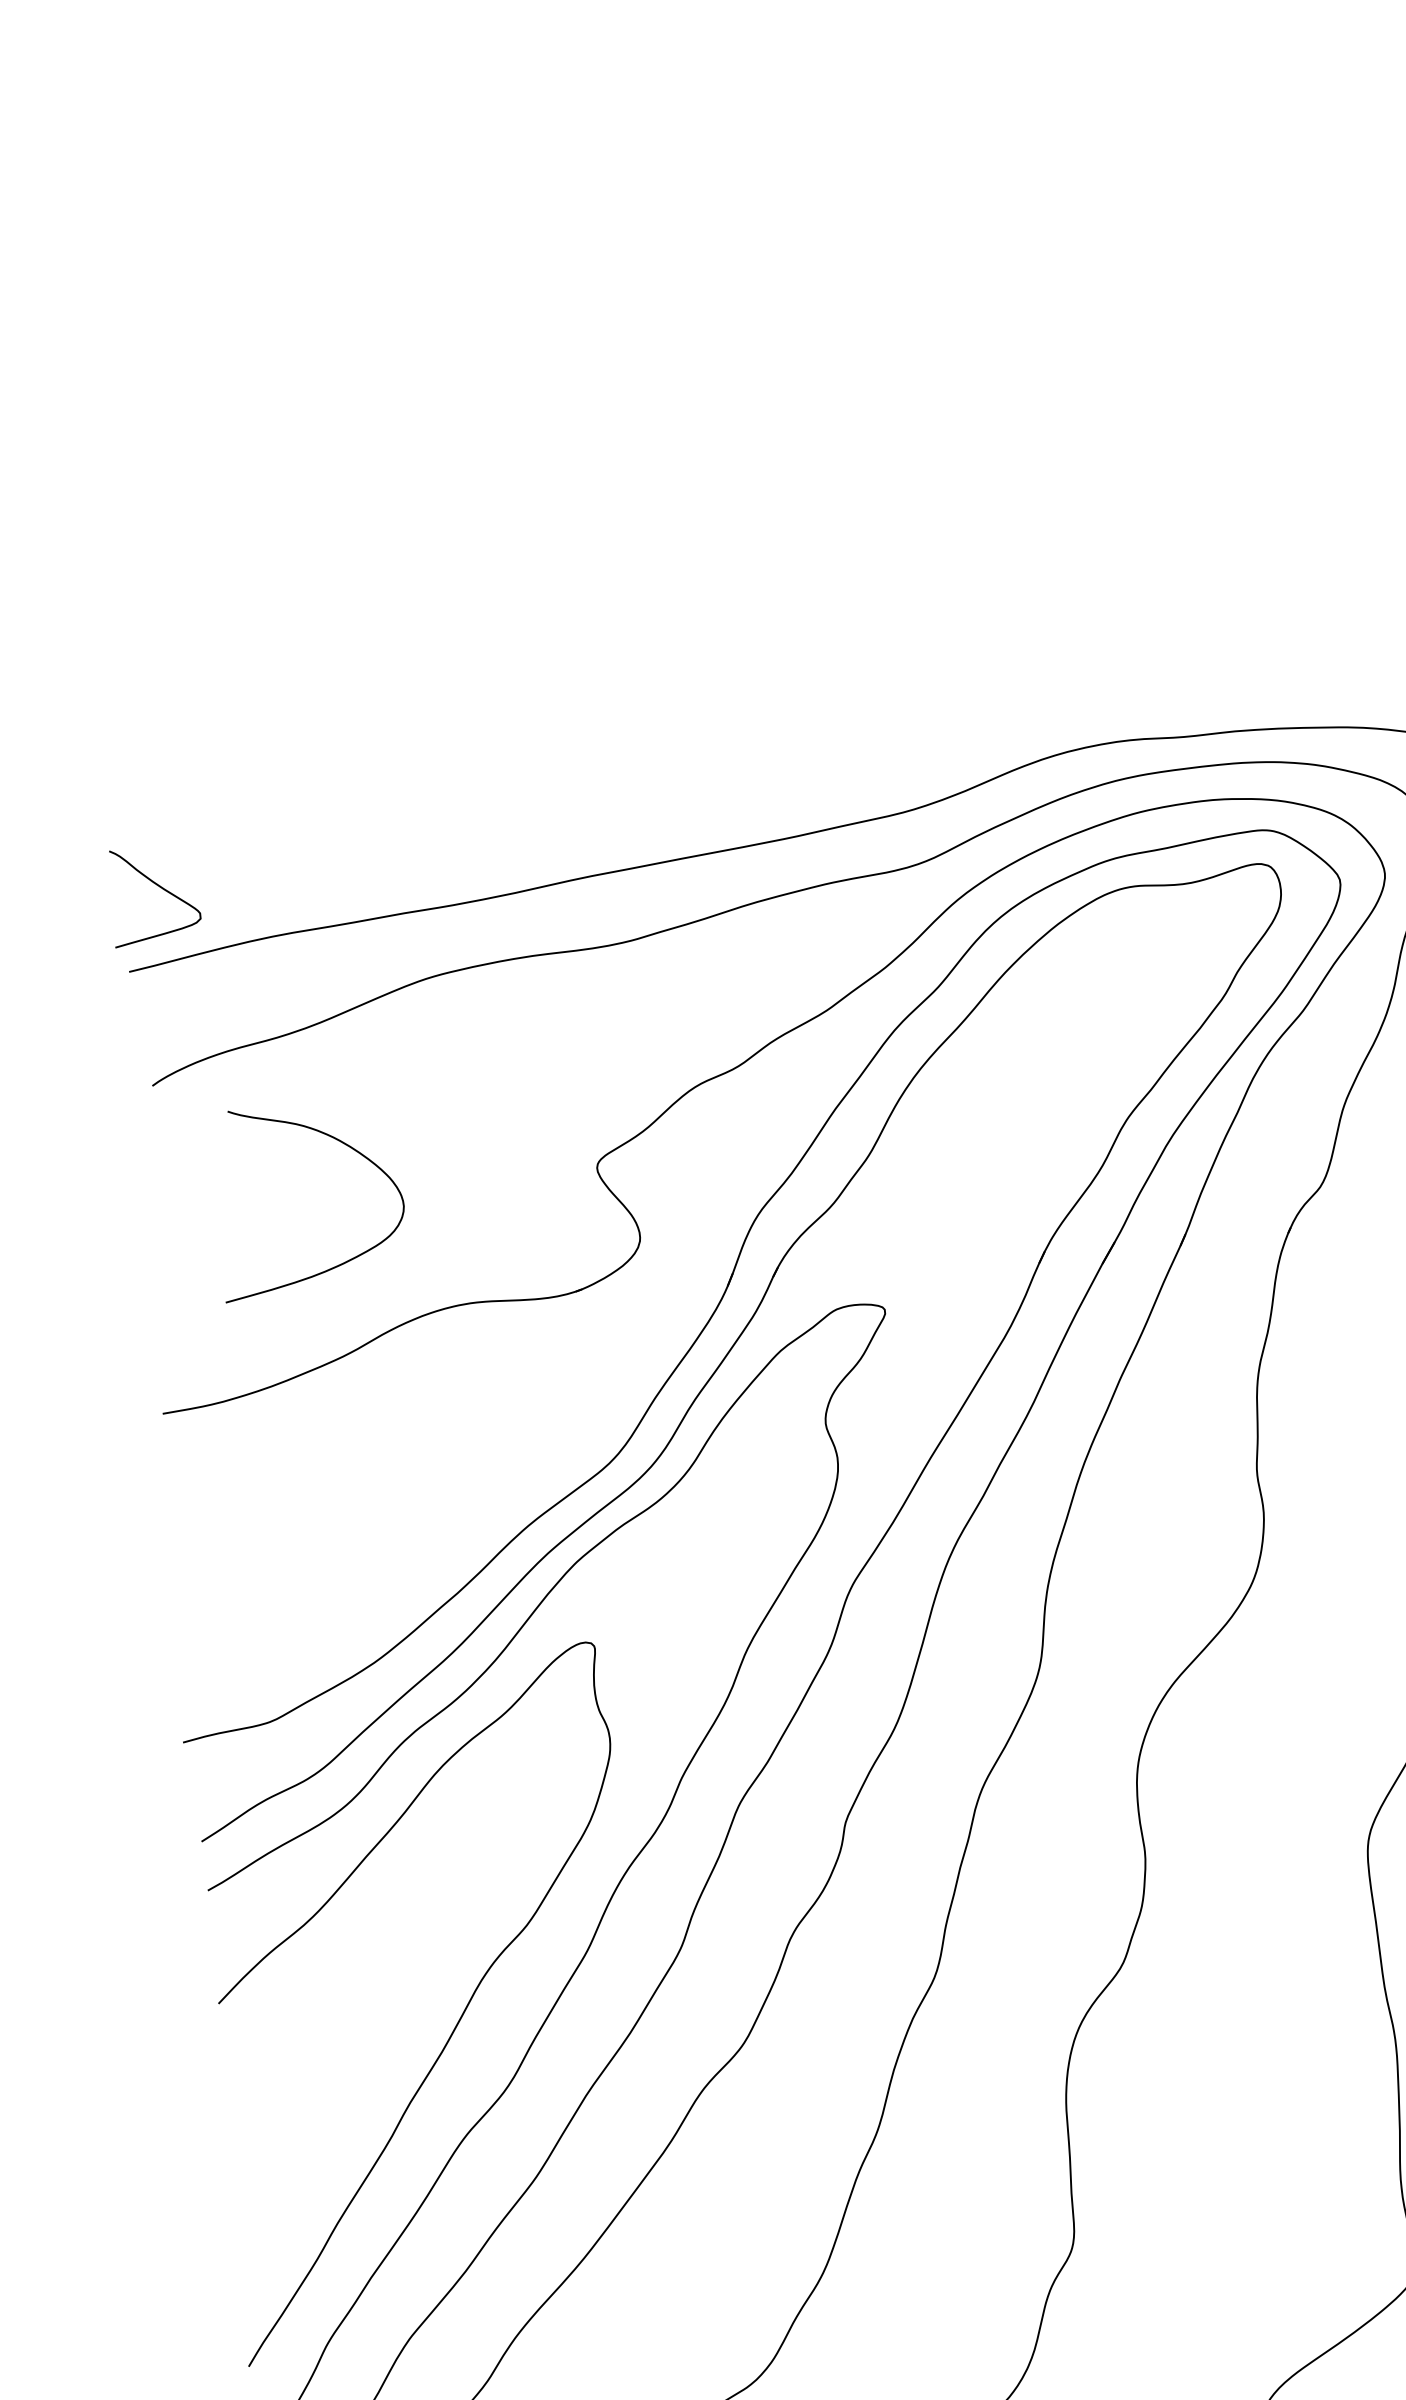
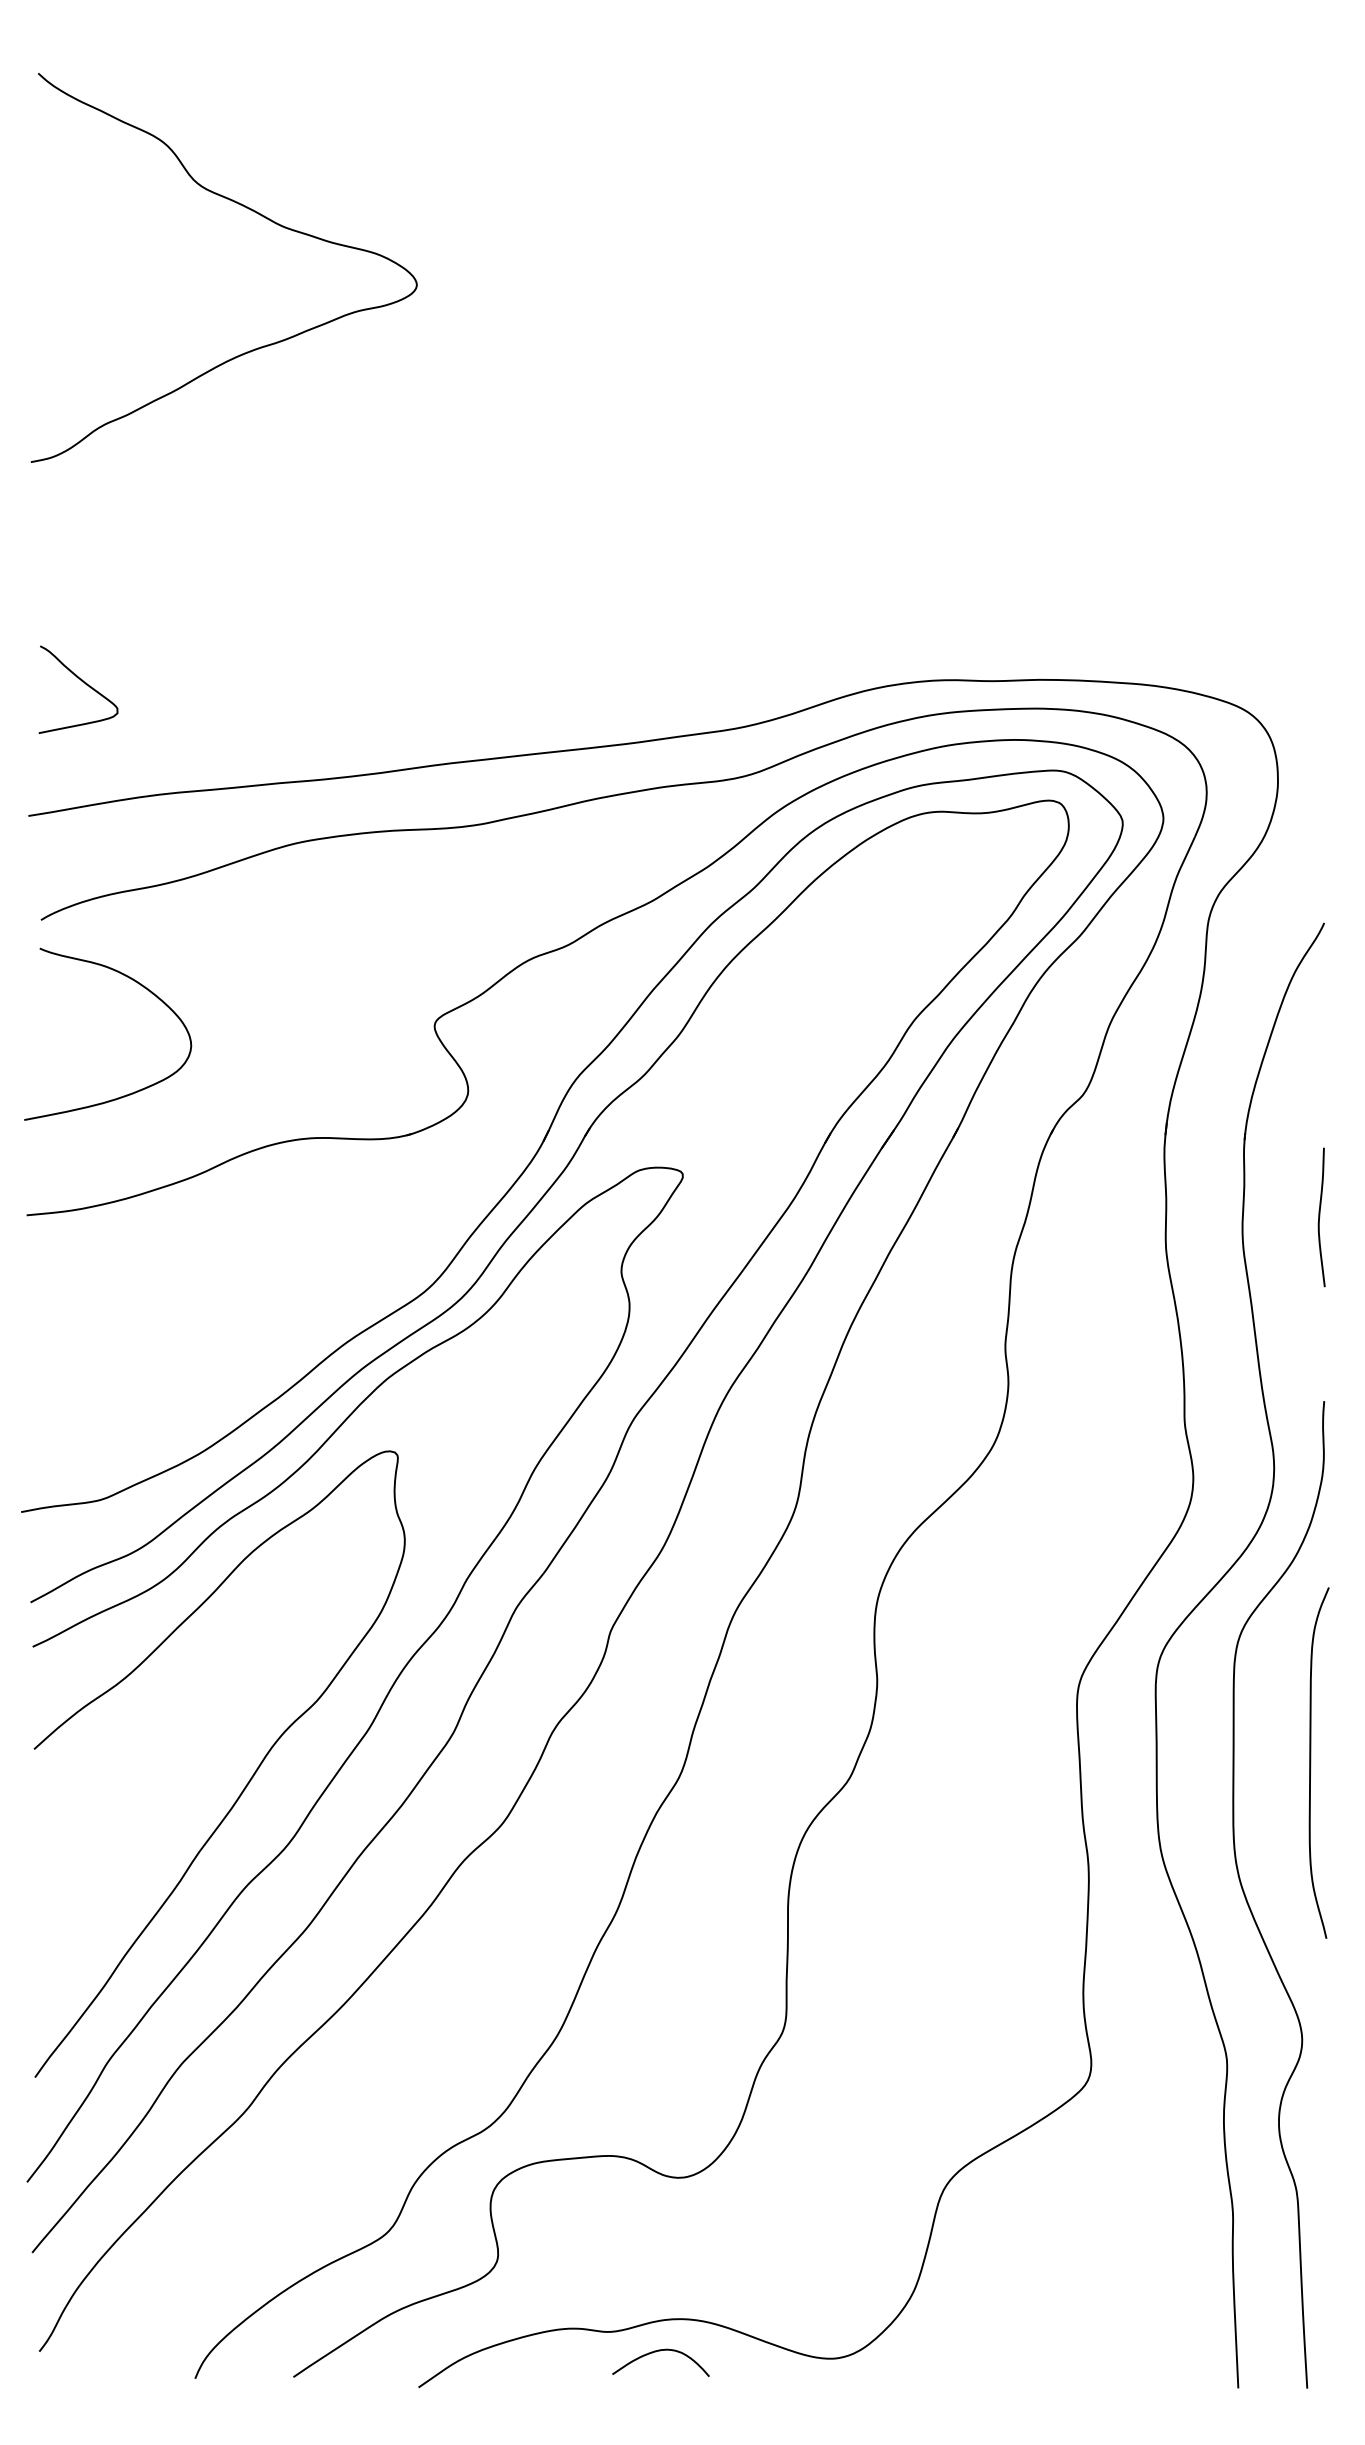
curve: (323, 283) -> (252, 211), added
curve: (159, 887) -> (82, 682), moved
curve: (343, 1144) -> (141, 986), moved

